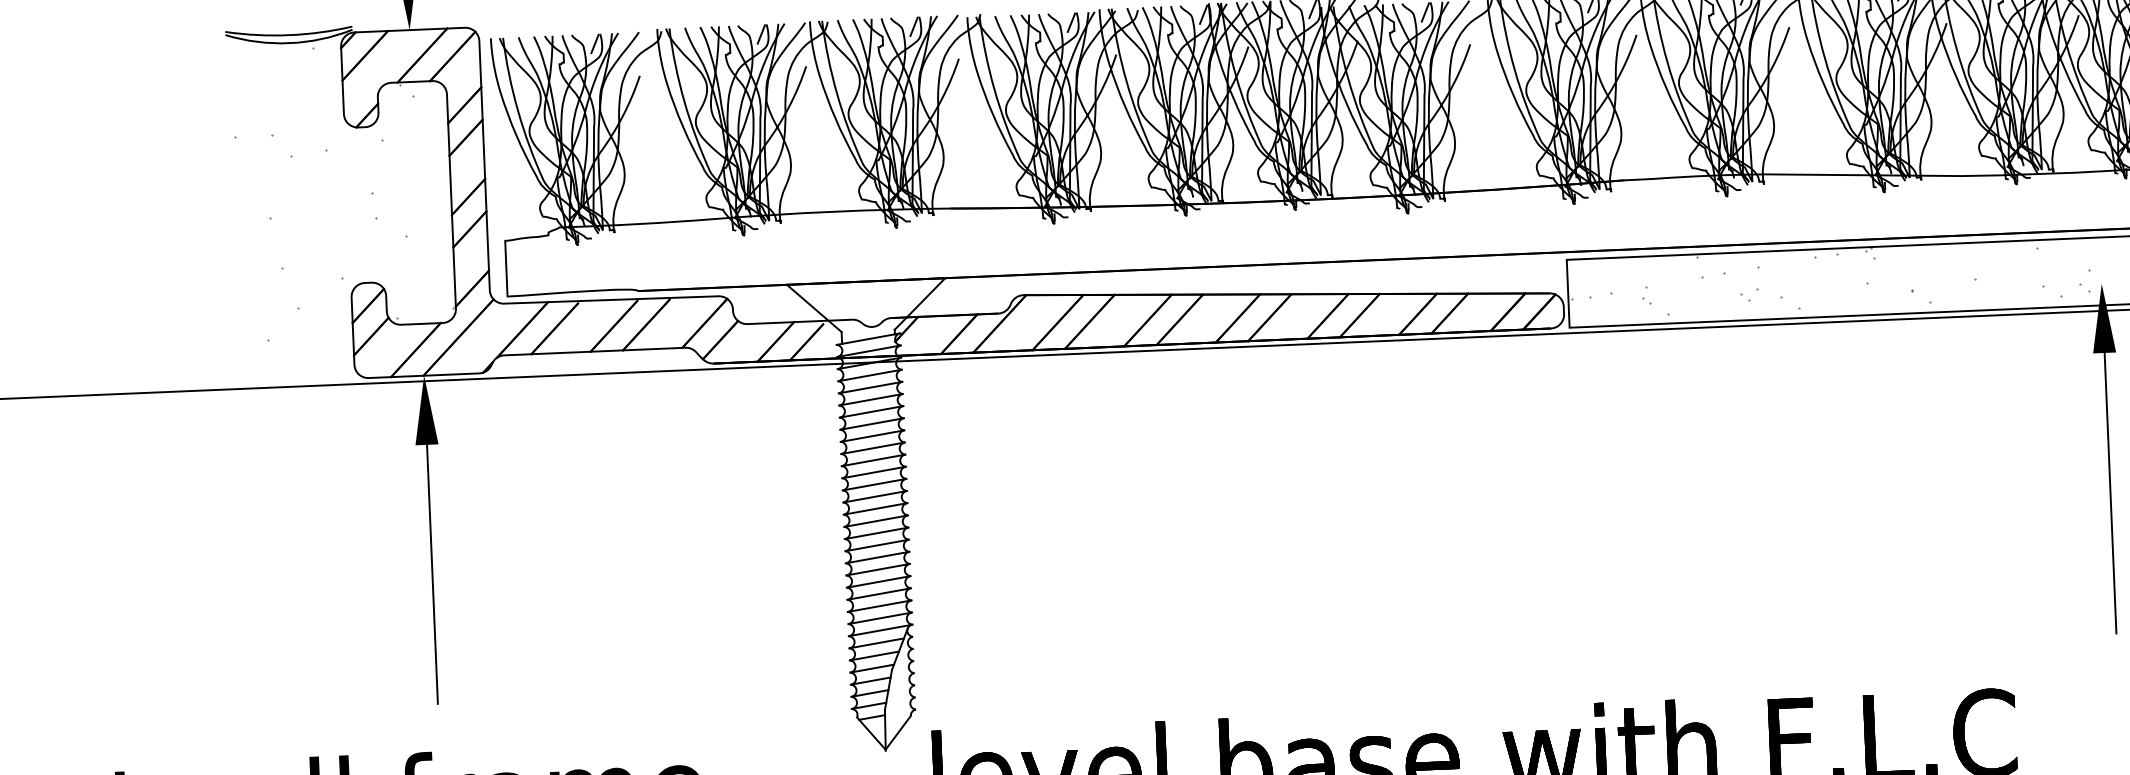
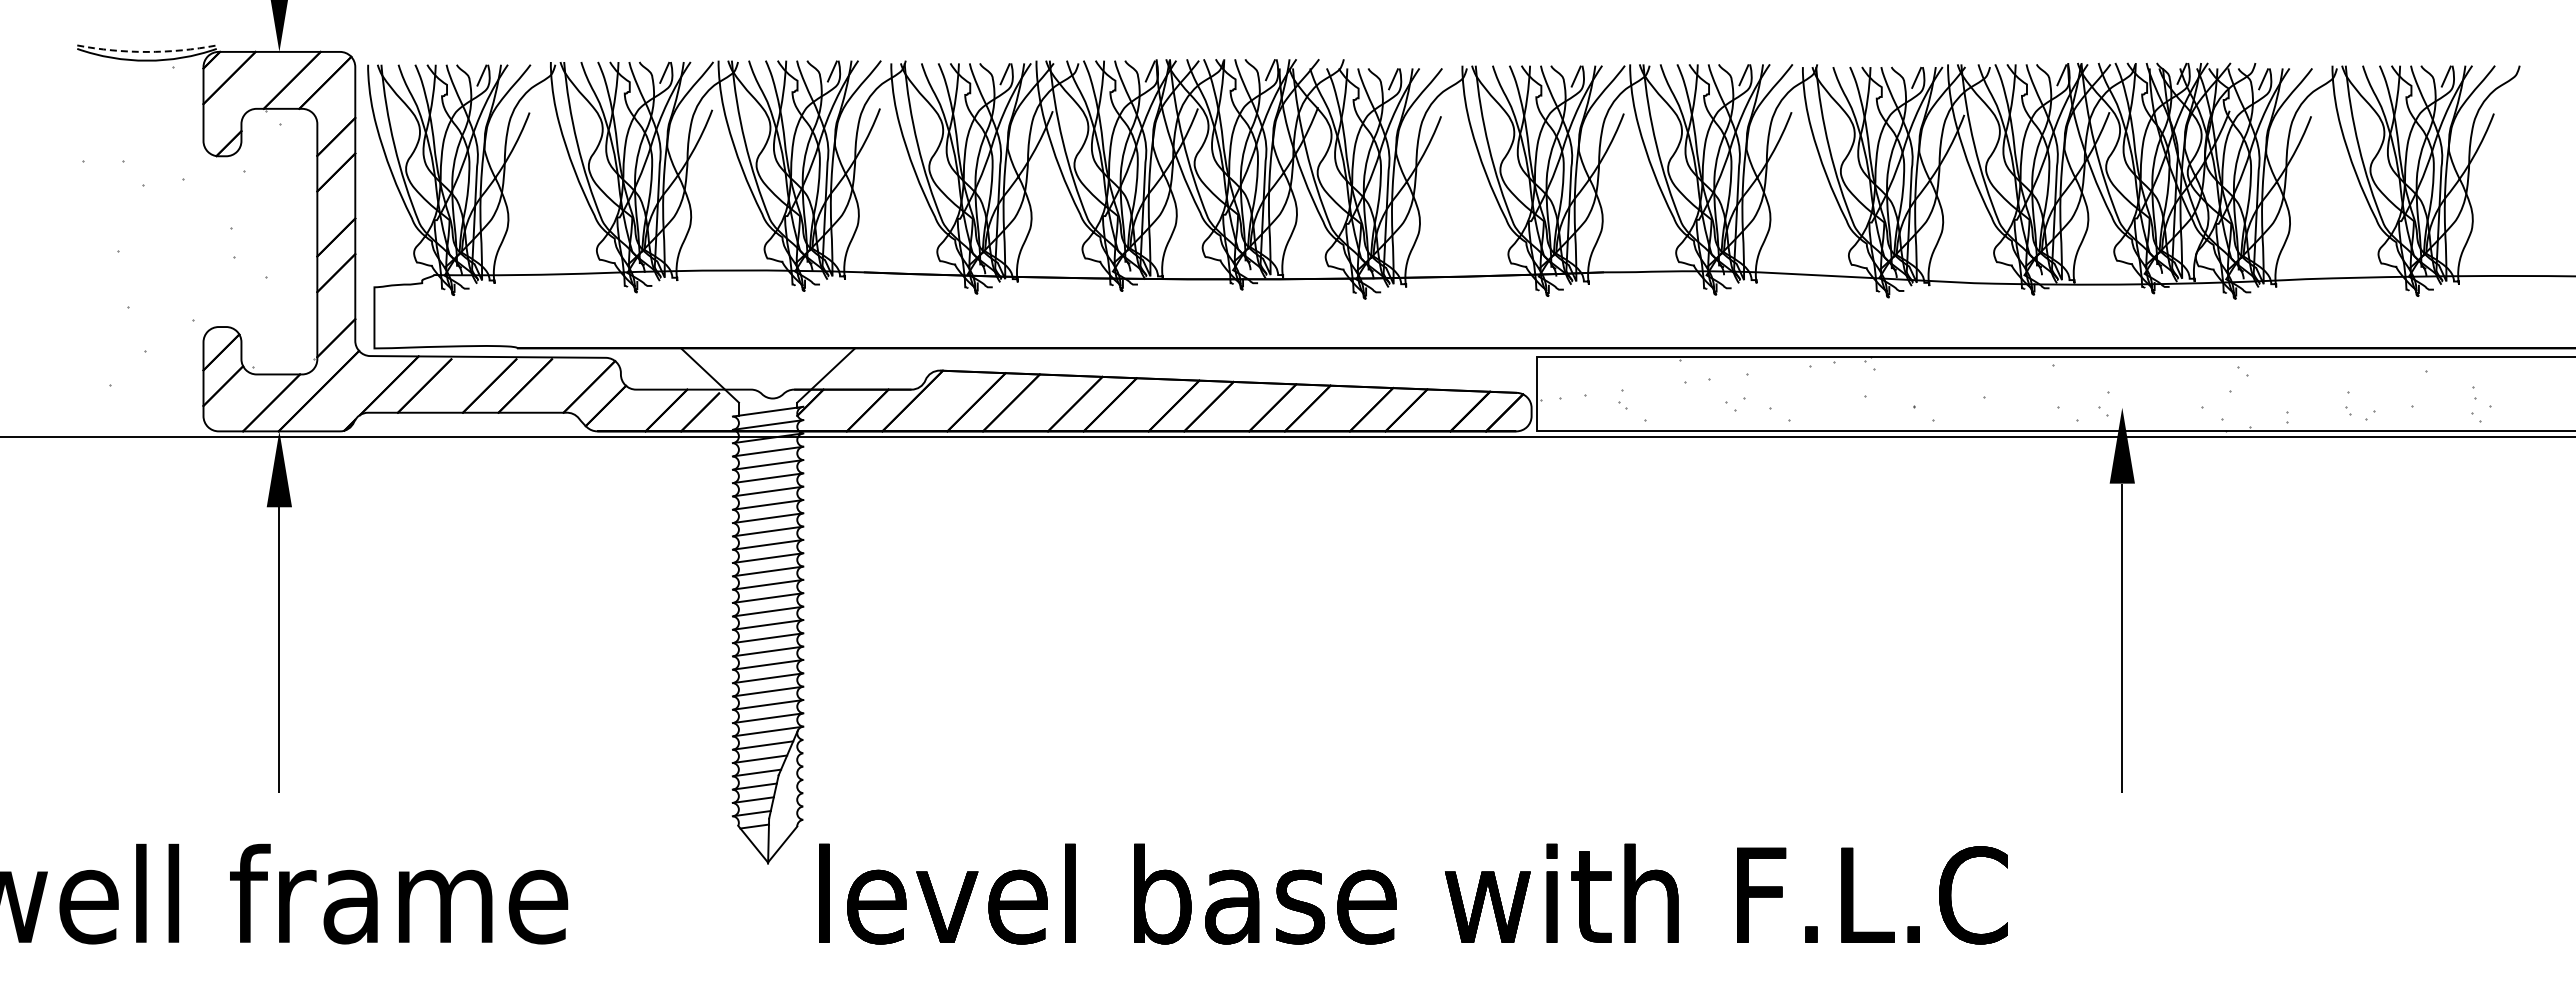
arc: (289, 34) -> (147, 51), solid -> dashed

